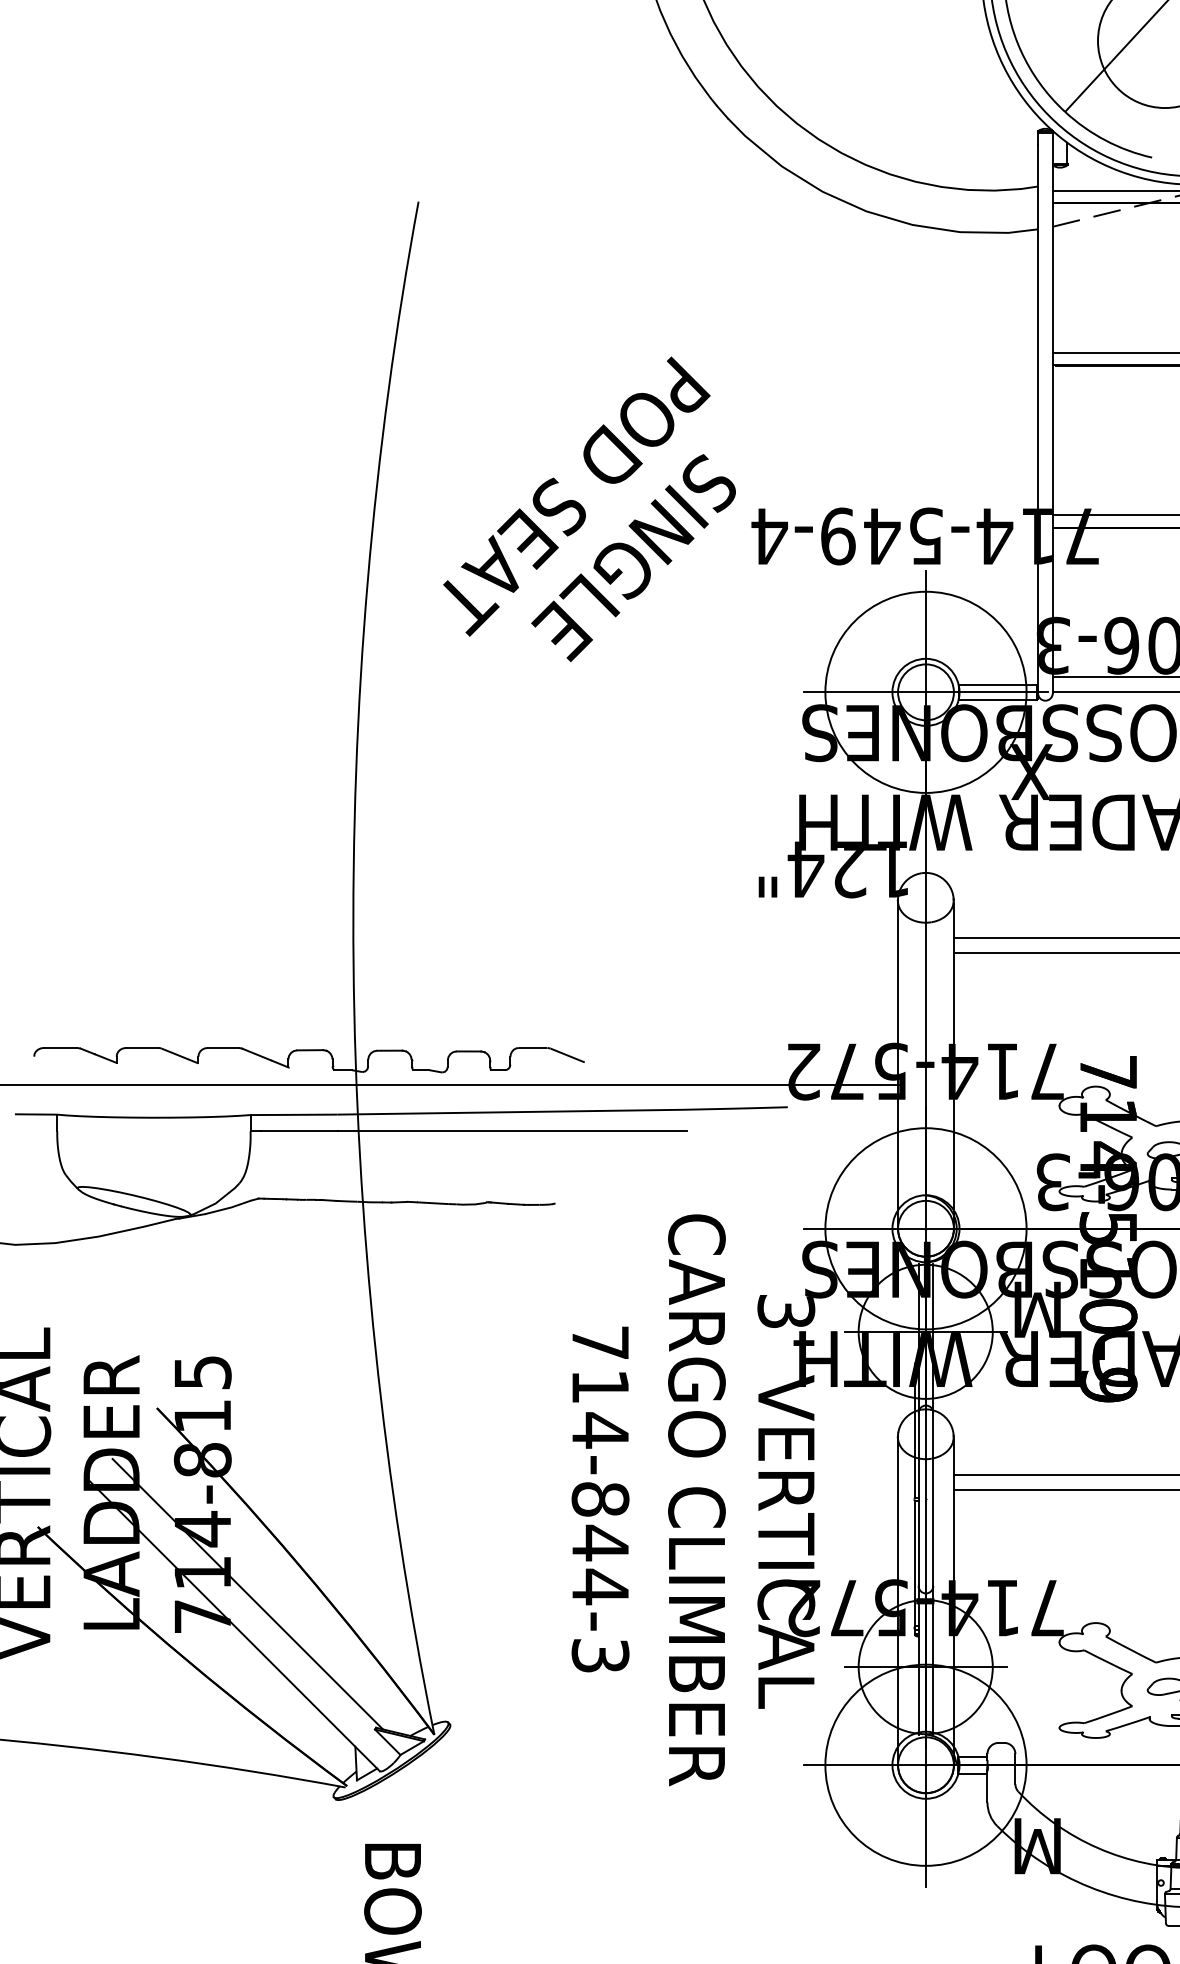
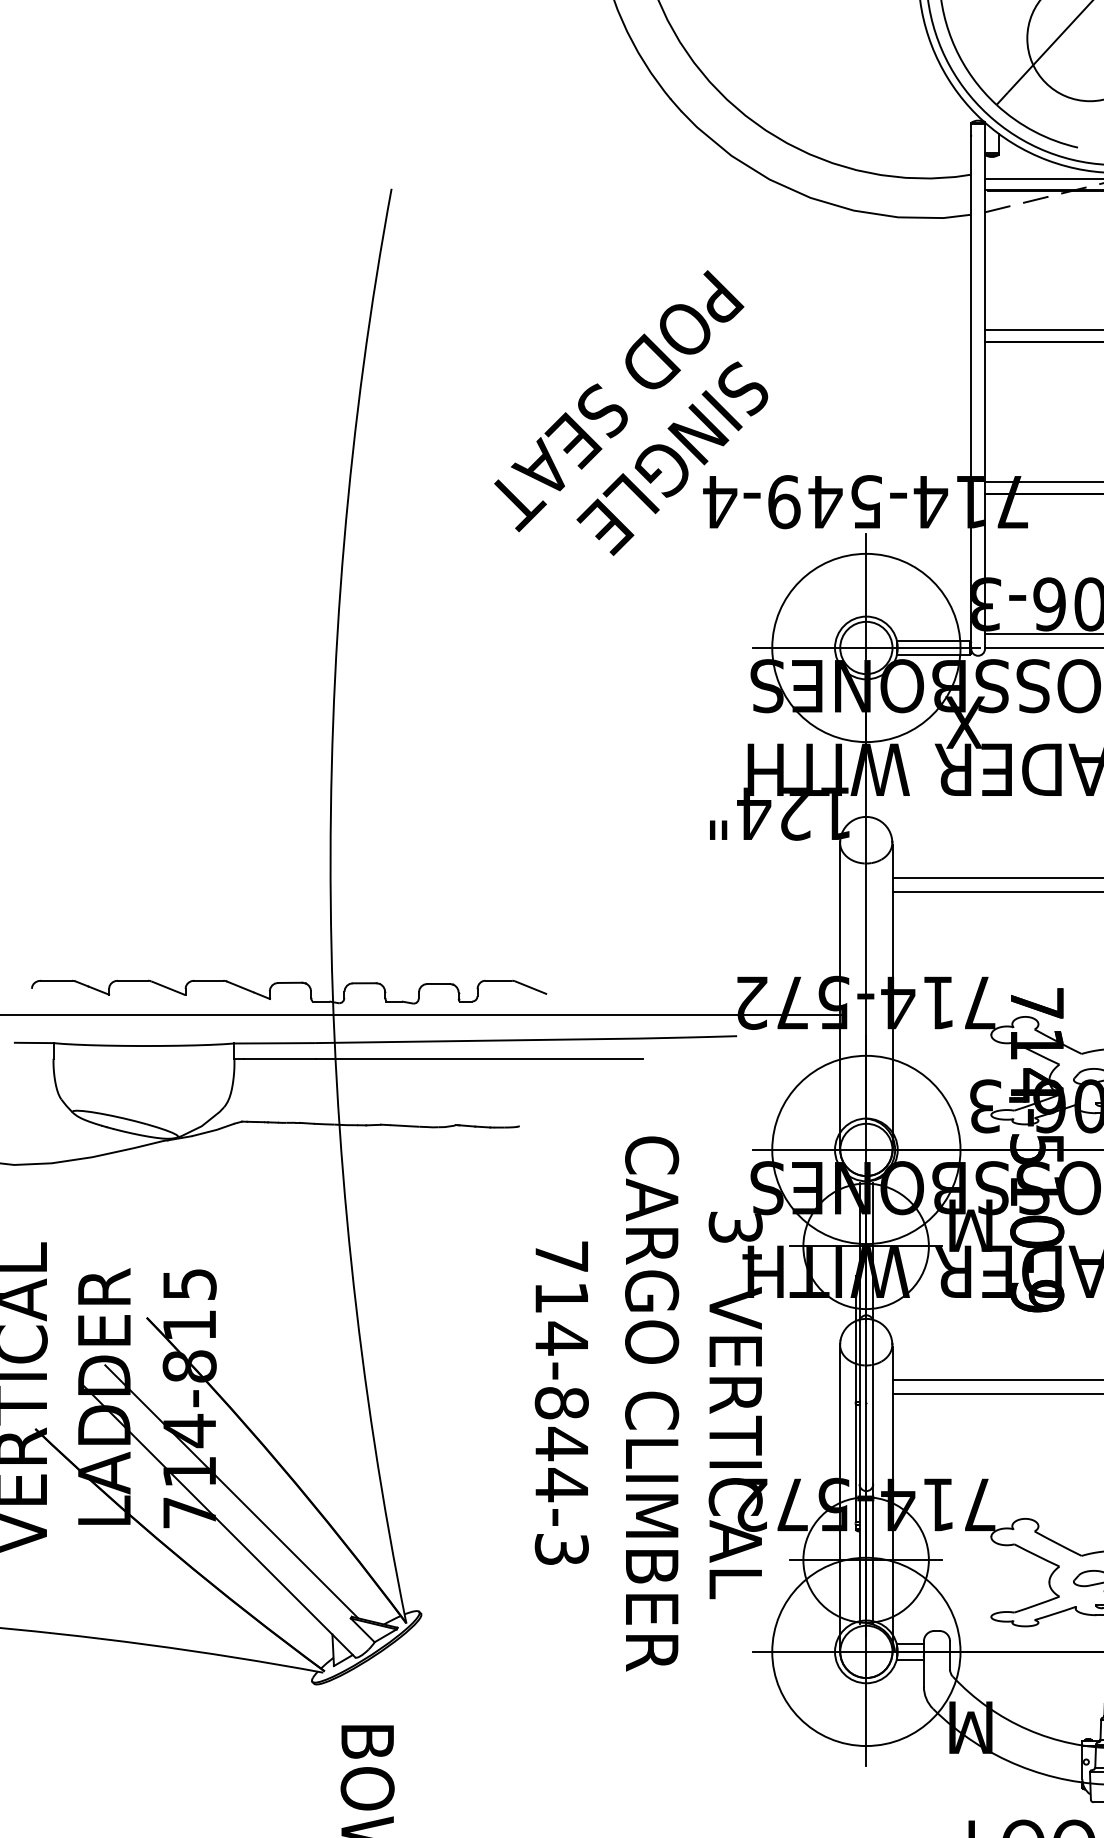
text: (589, 508) -> (631, 412), moved

